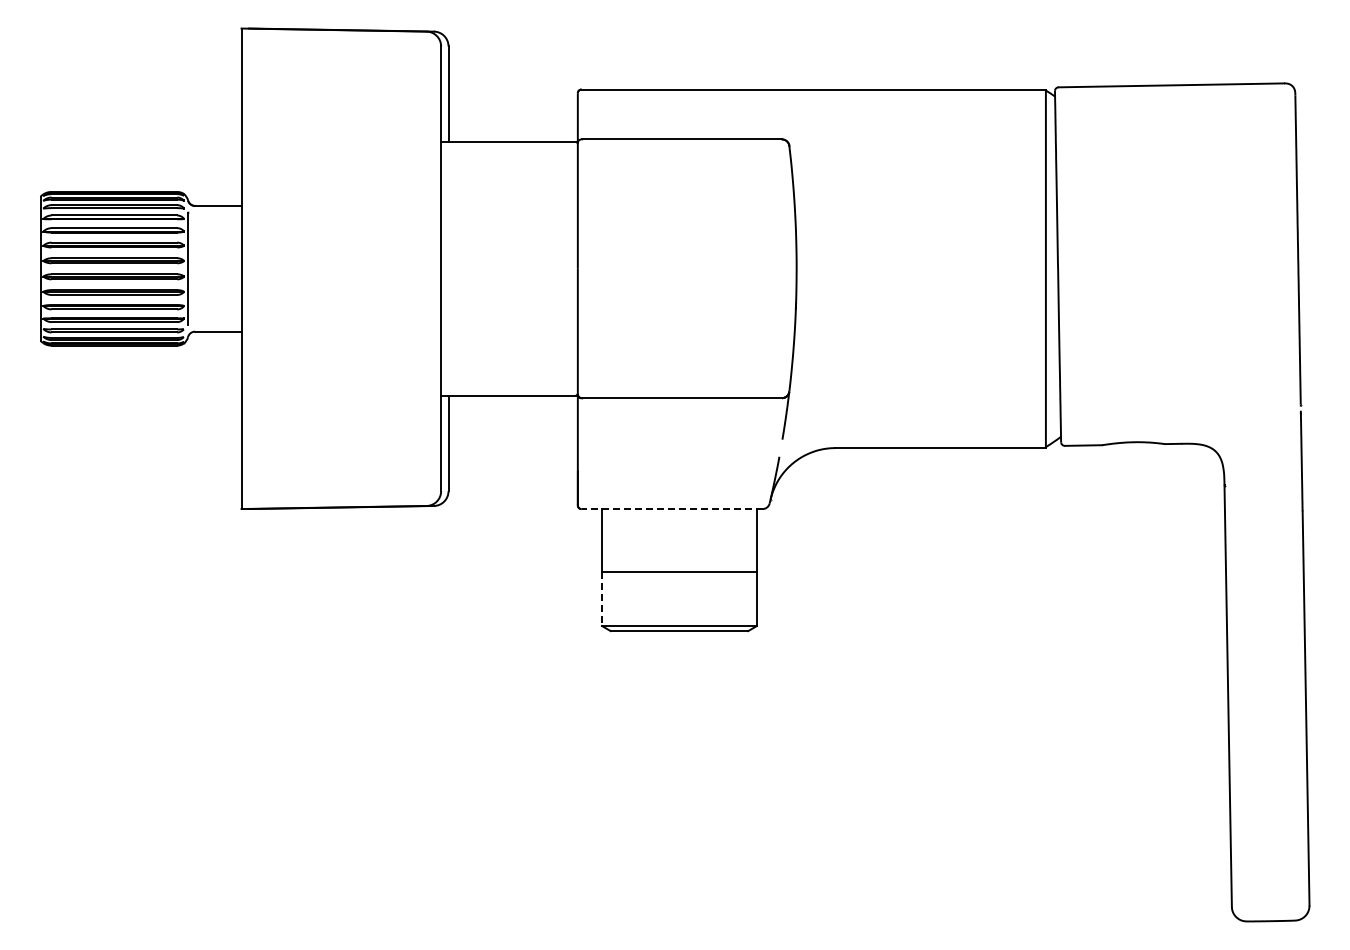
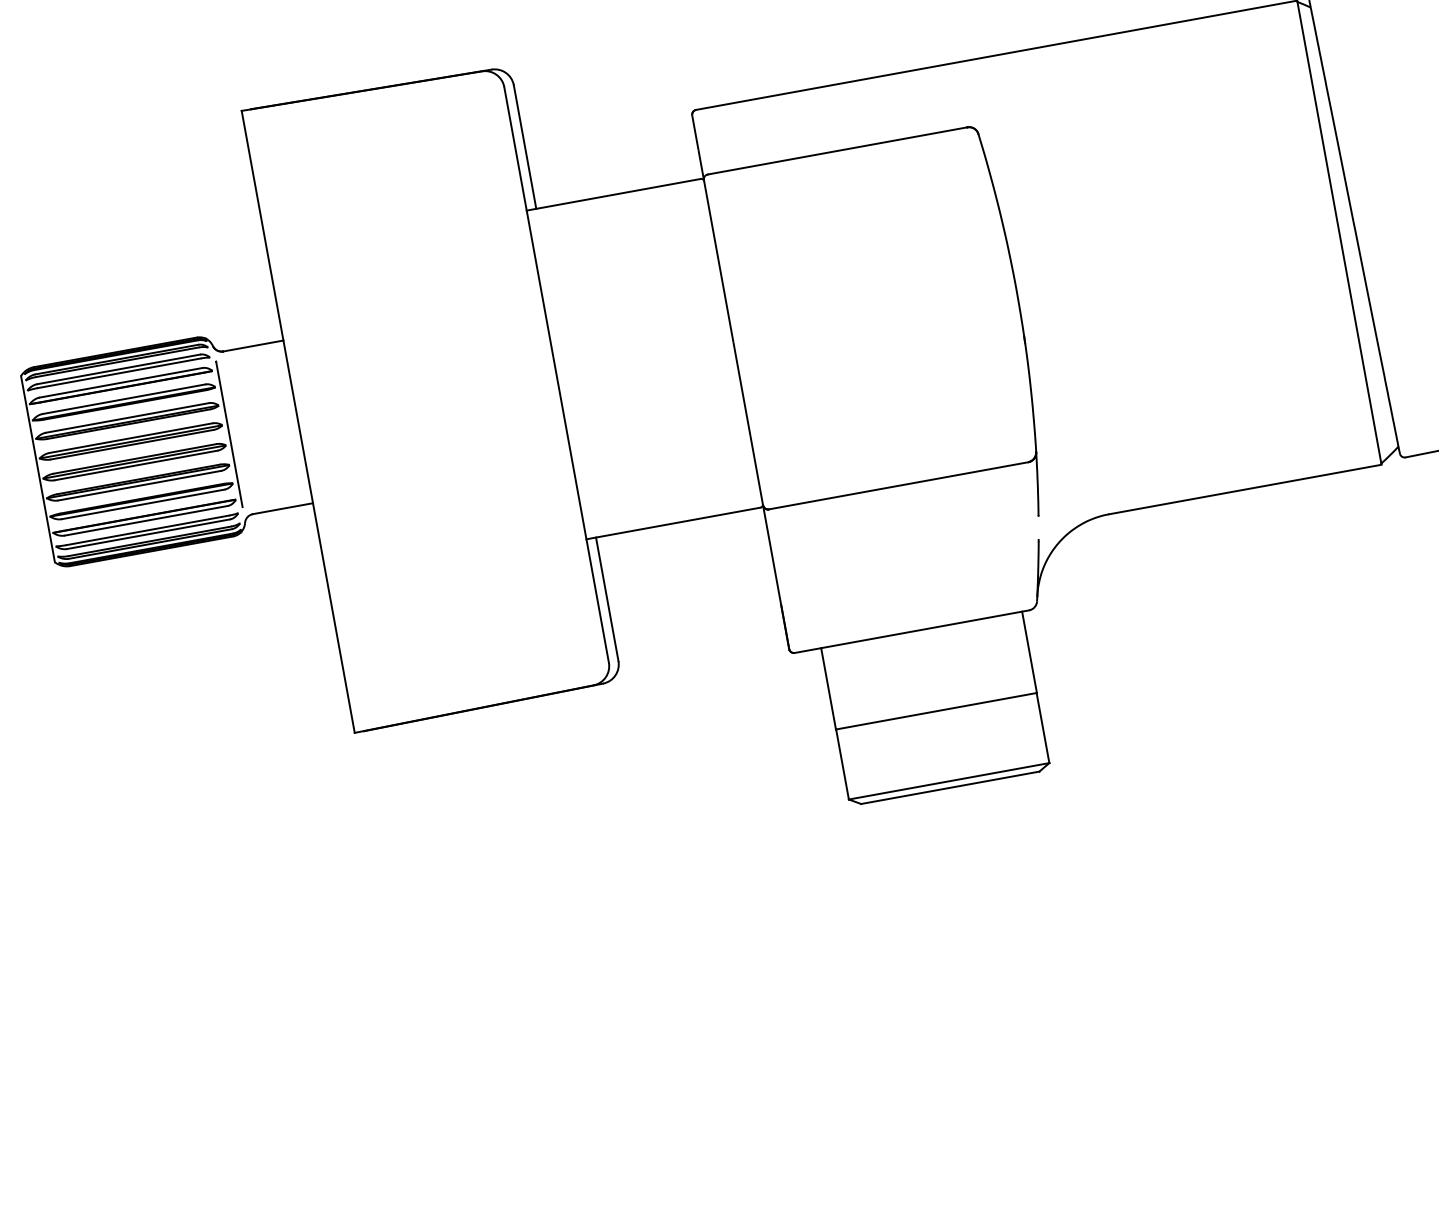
line: (671, 509) -> (911, 632), dashed -> solid
line: (602, 599) -> (843, 765), dashed -> solid

